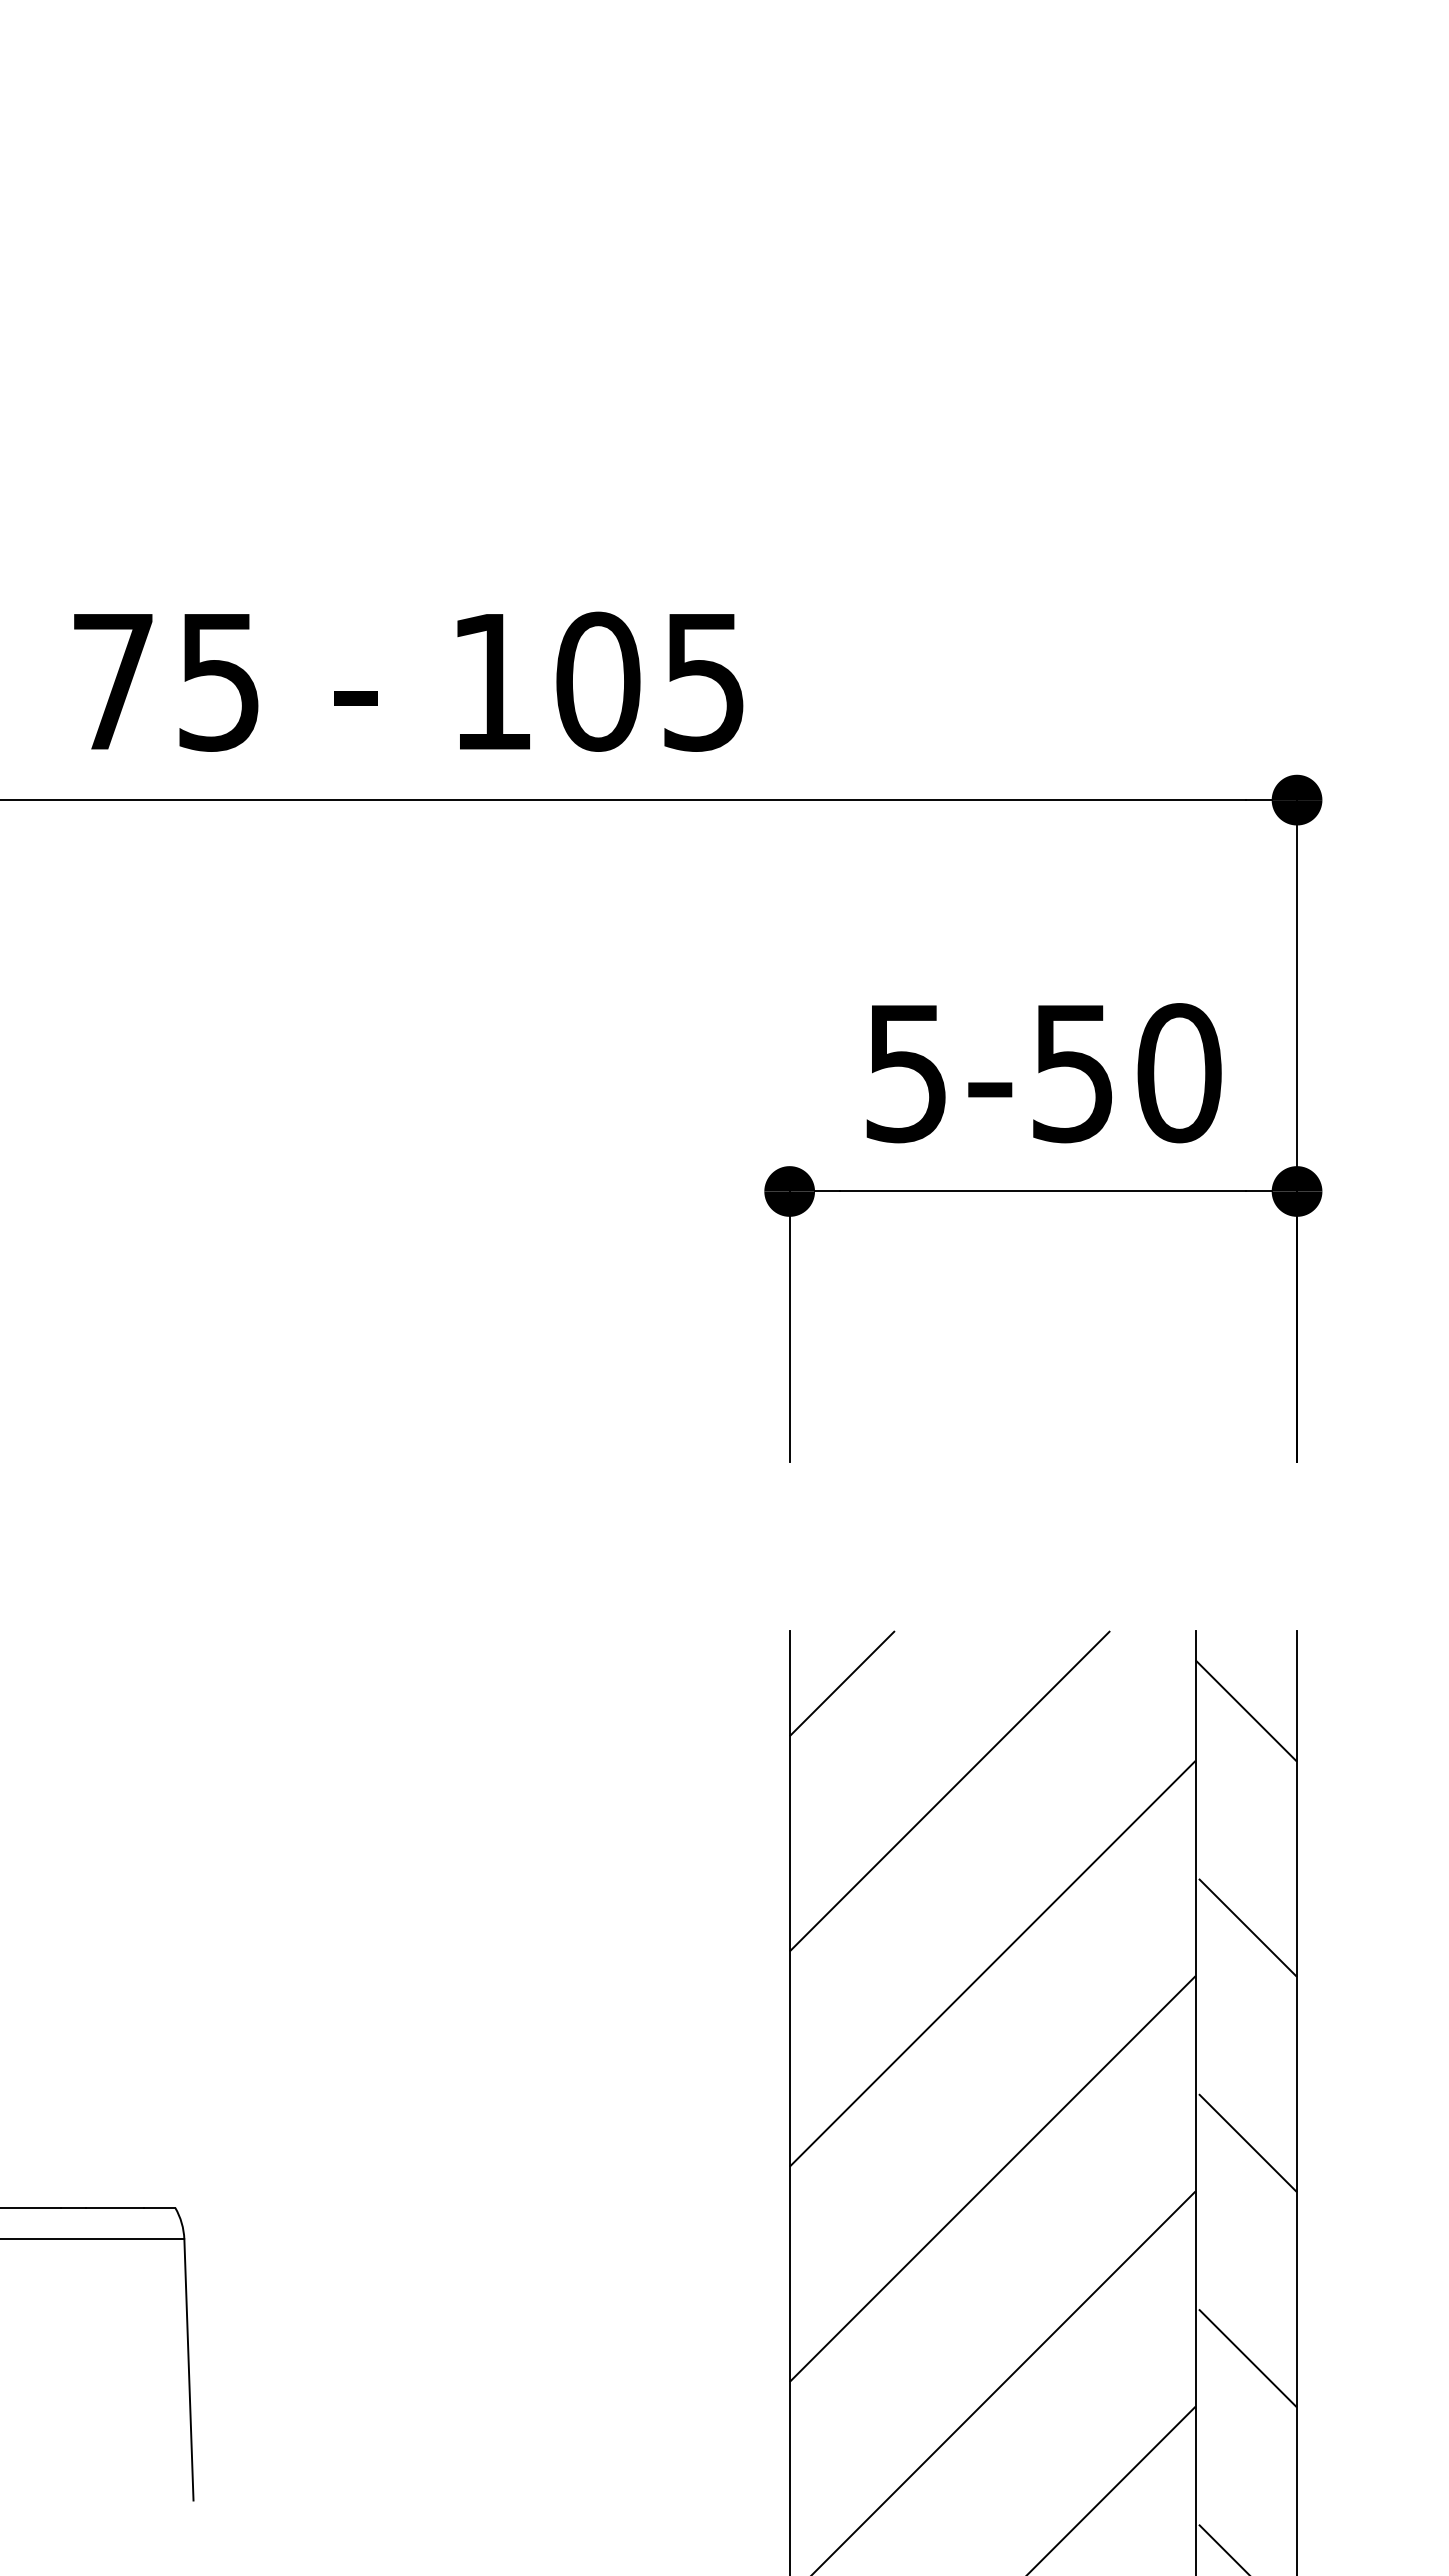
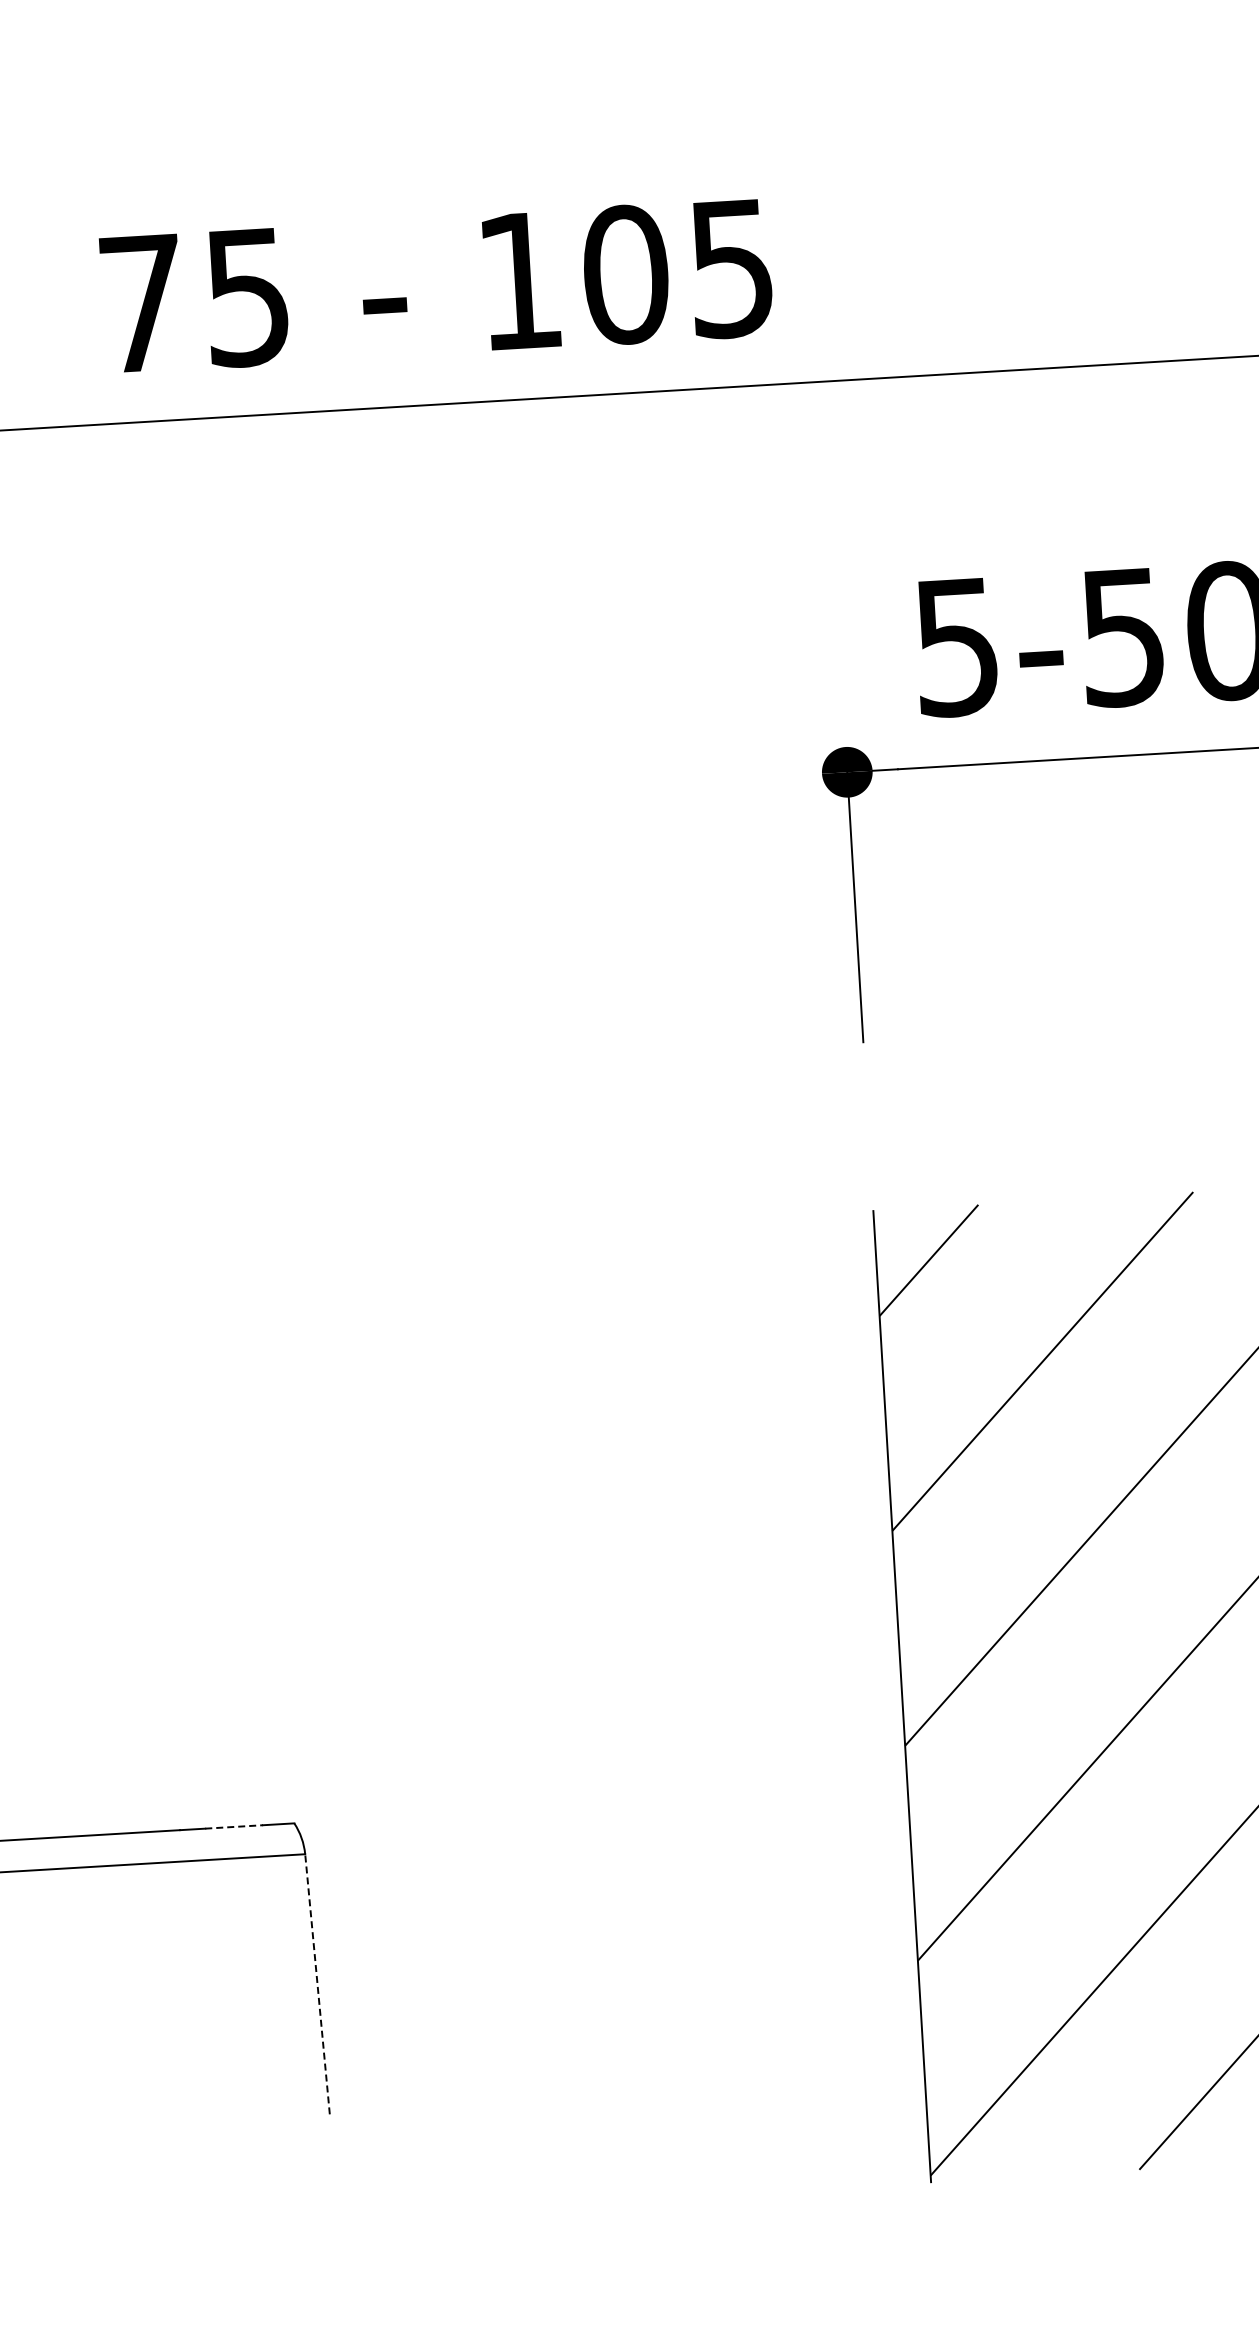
line: (115, 2207) -> (234, 1826), solid -> dashed
line: (188, 2369) -> (317, 1983), solid -> dashed

